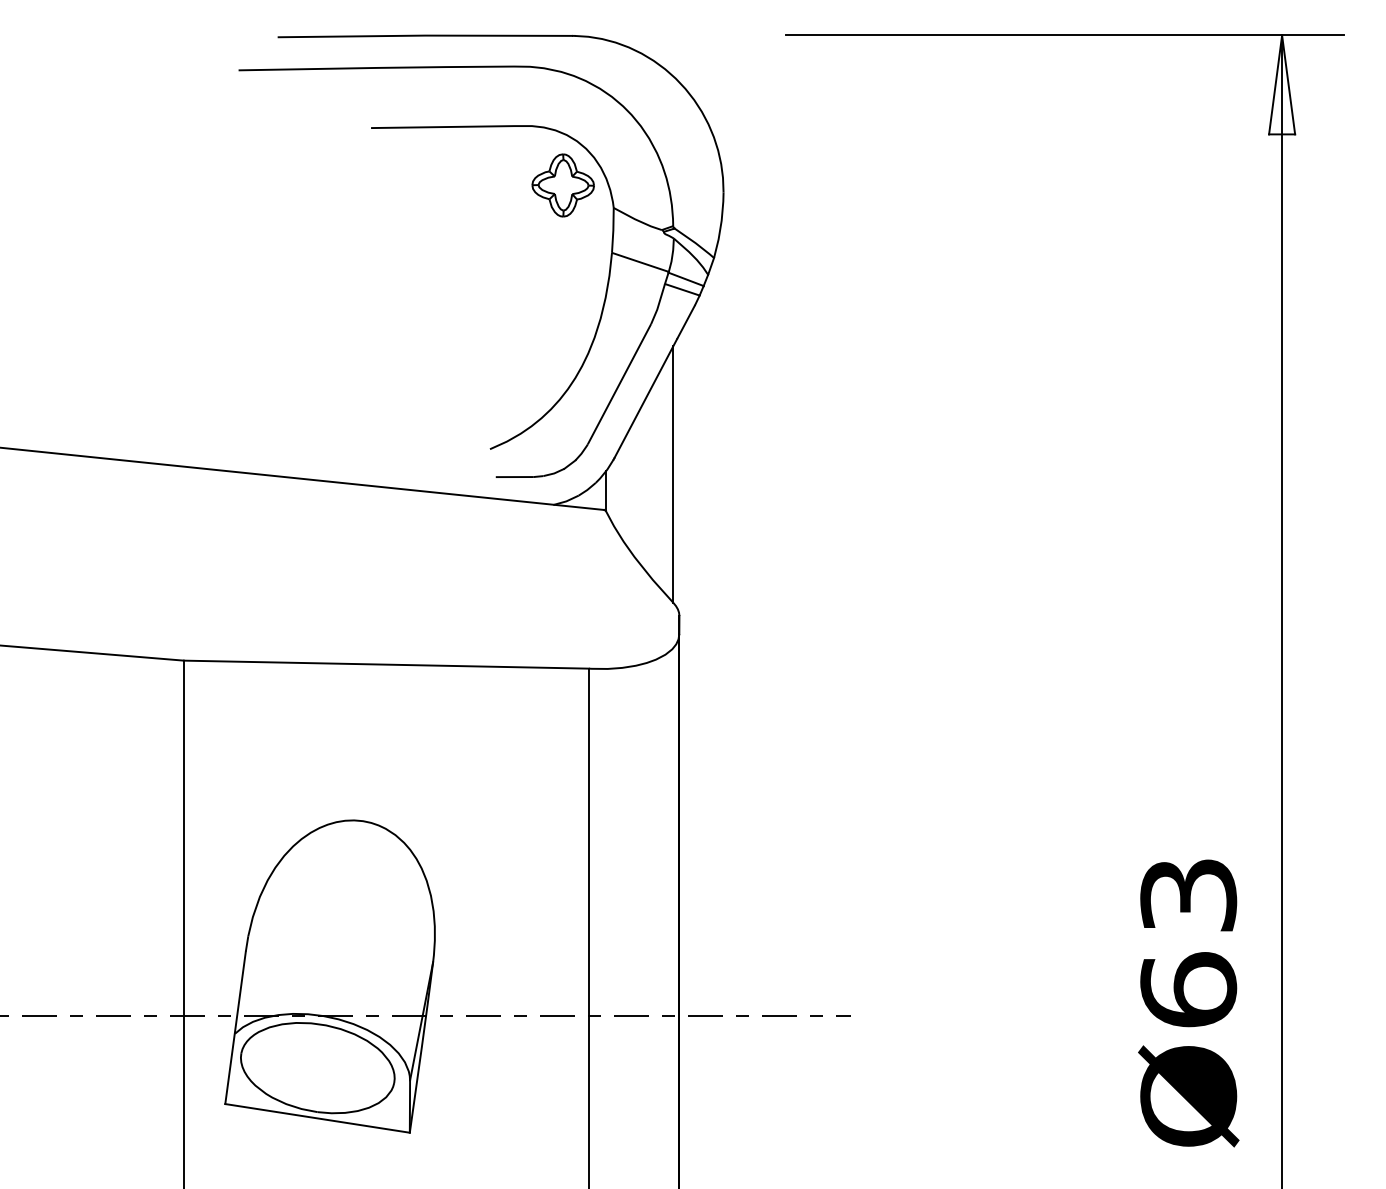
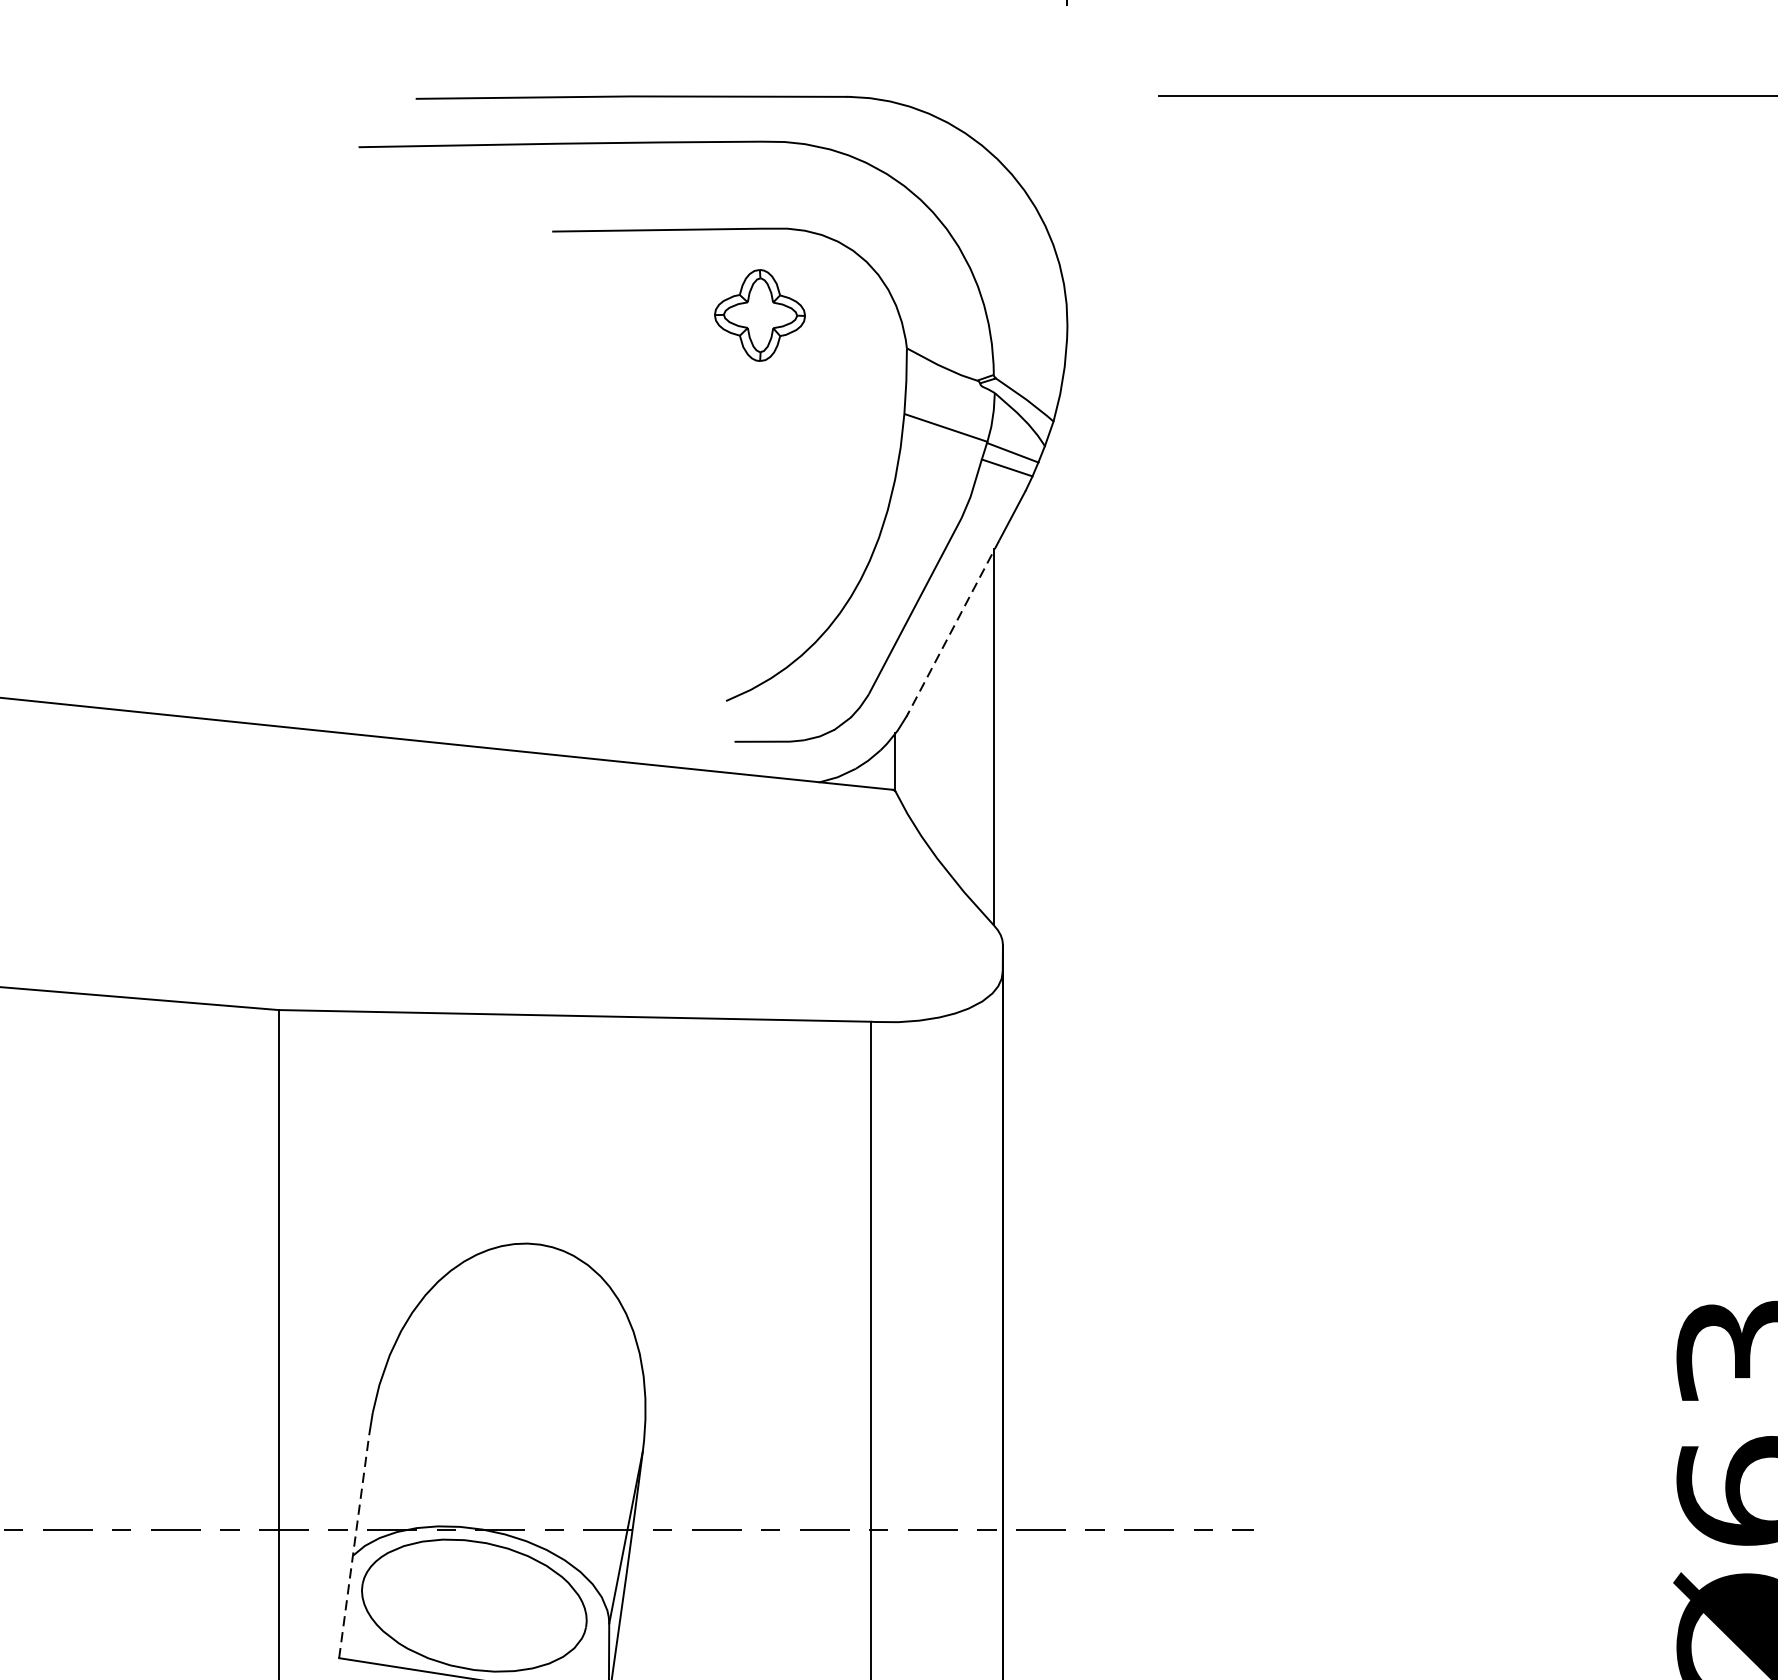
part: (562, 185) -> (758, 315), moved
line: (645, 399) -> (953, 628), solid -> dashed
line: (235, 1027) -> (354, 1546), solid -> dashed

